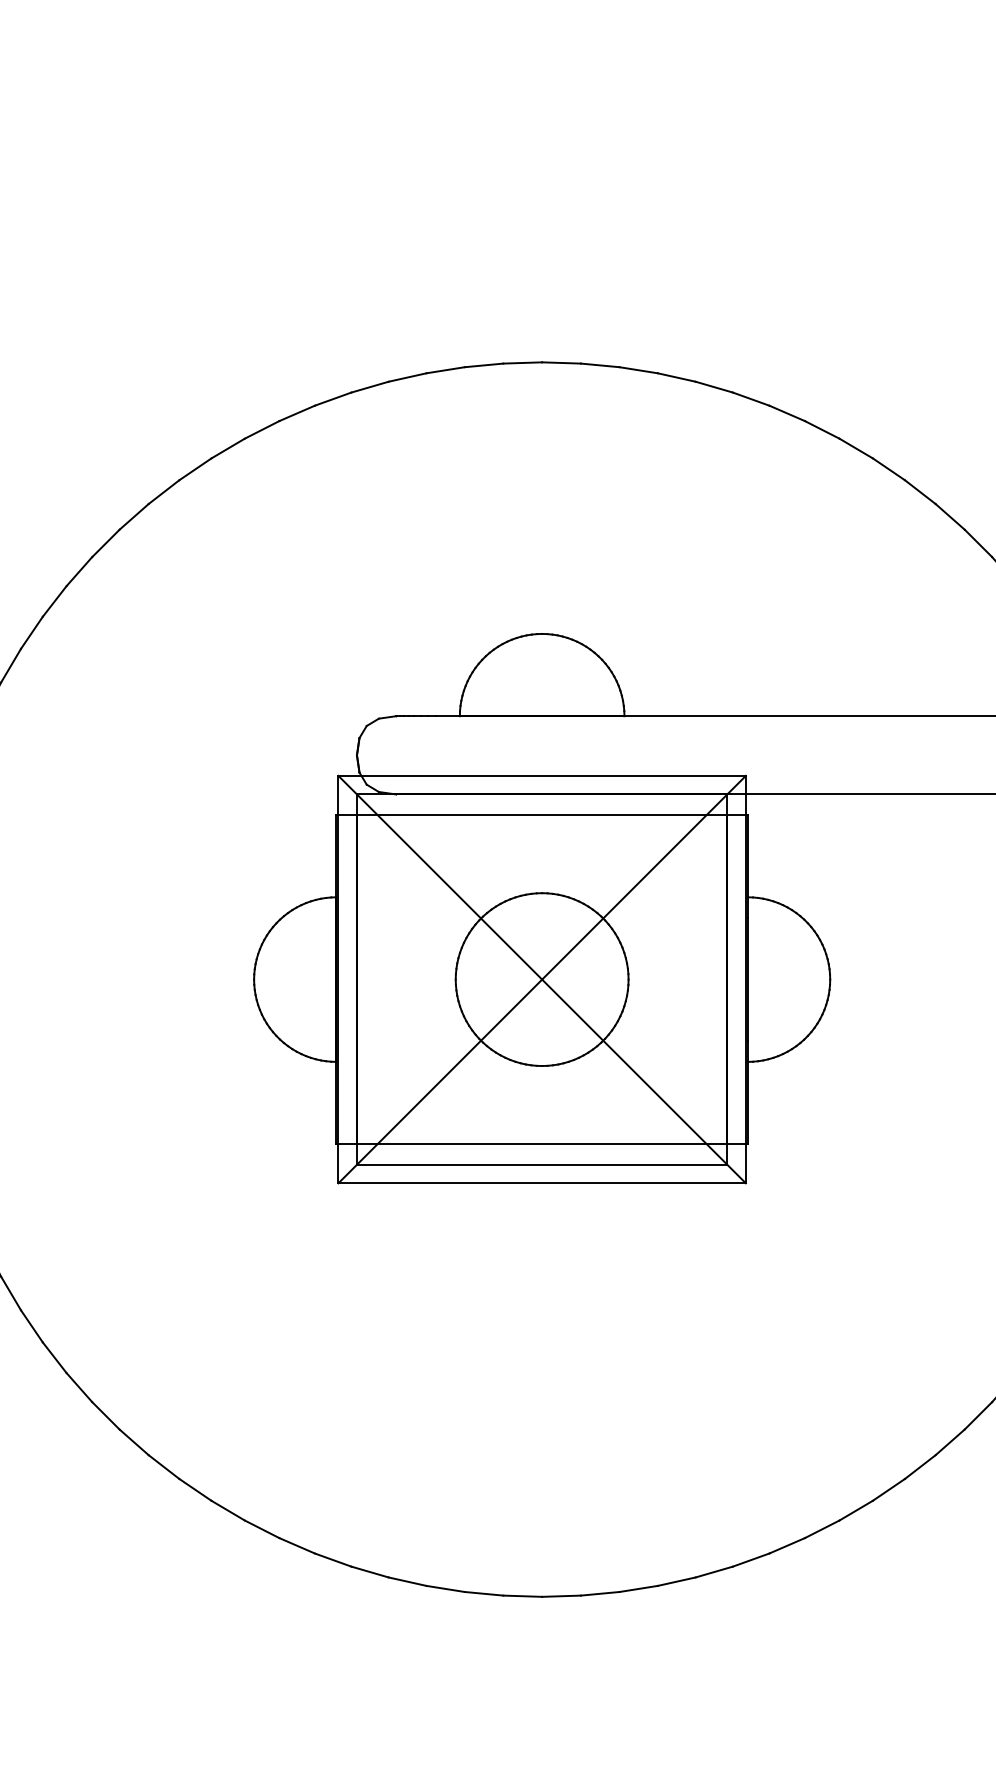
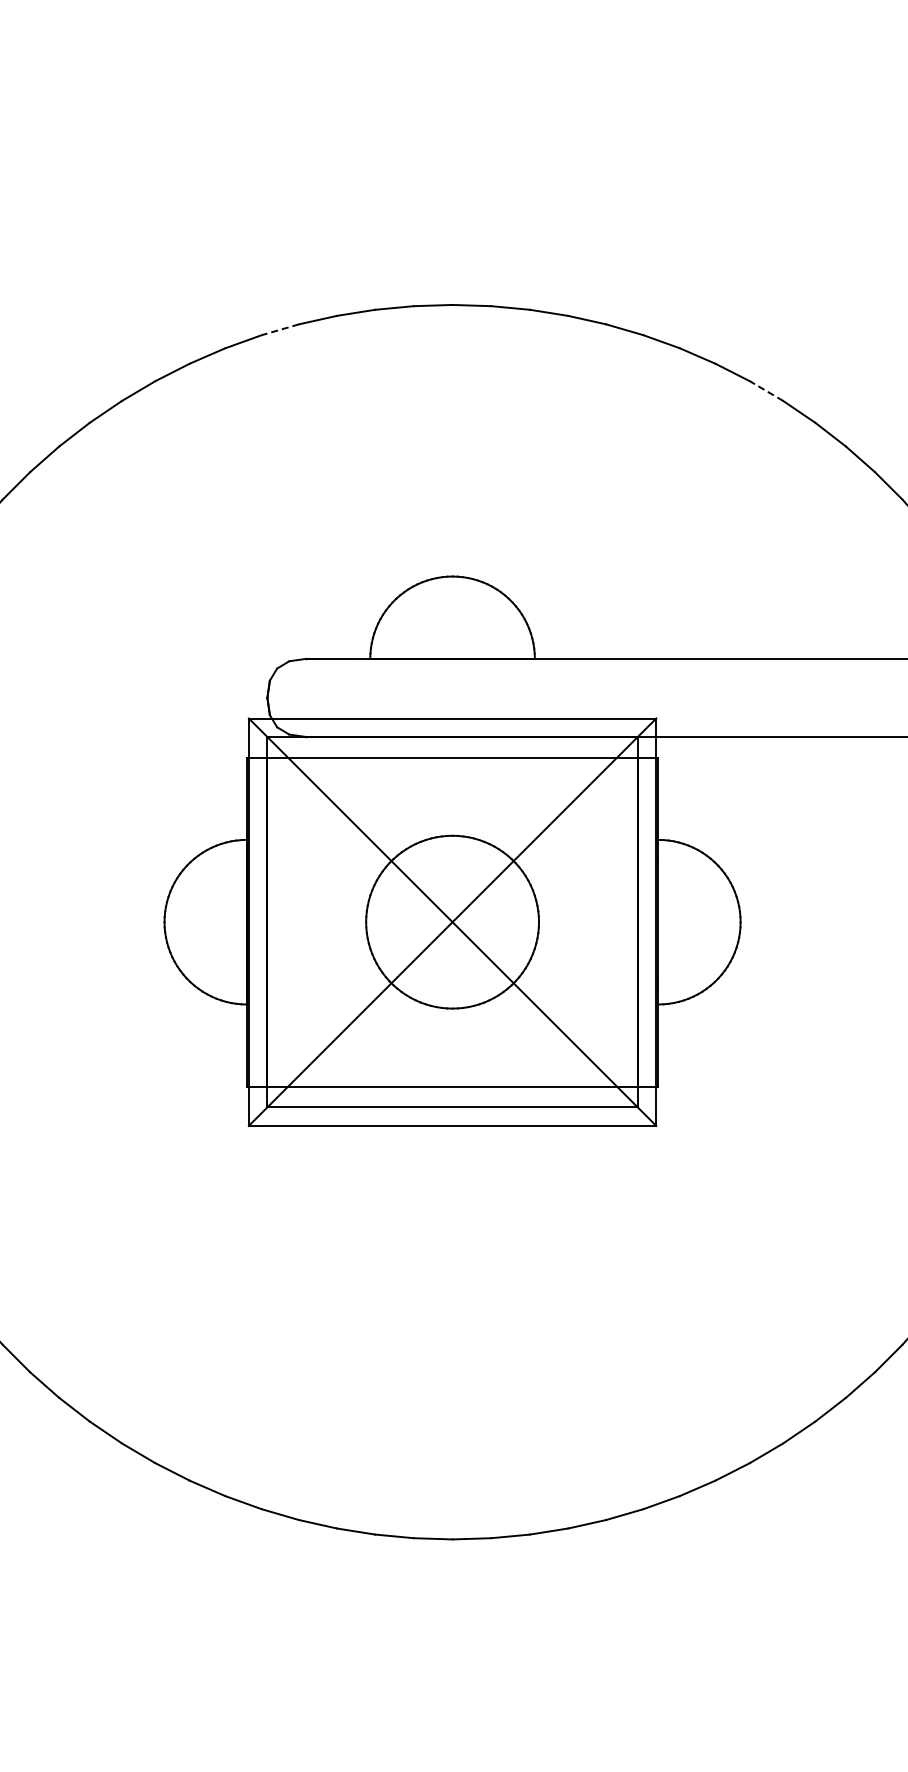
line: (369, 387) -> (279, 330), solid -> dashed
line: (855, 448) -> (765, 391), solid -> dashed

